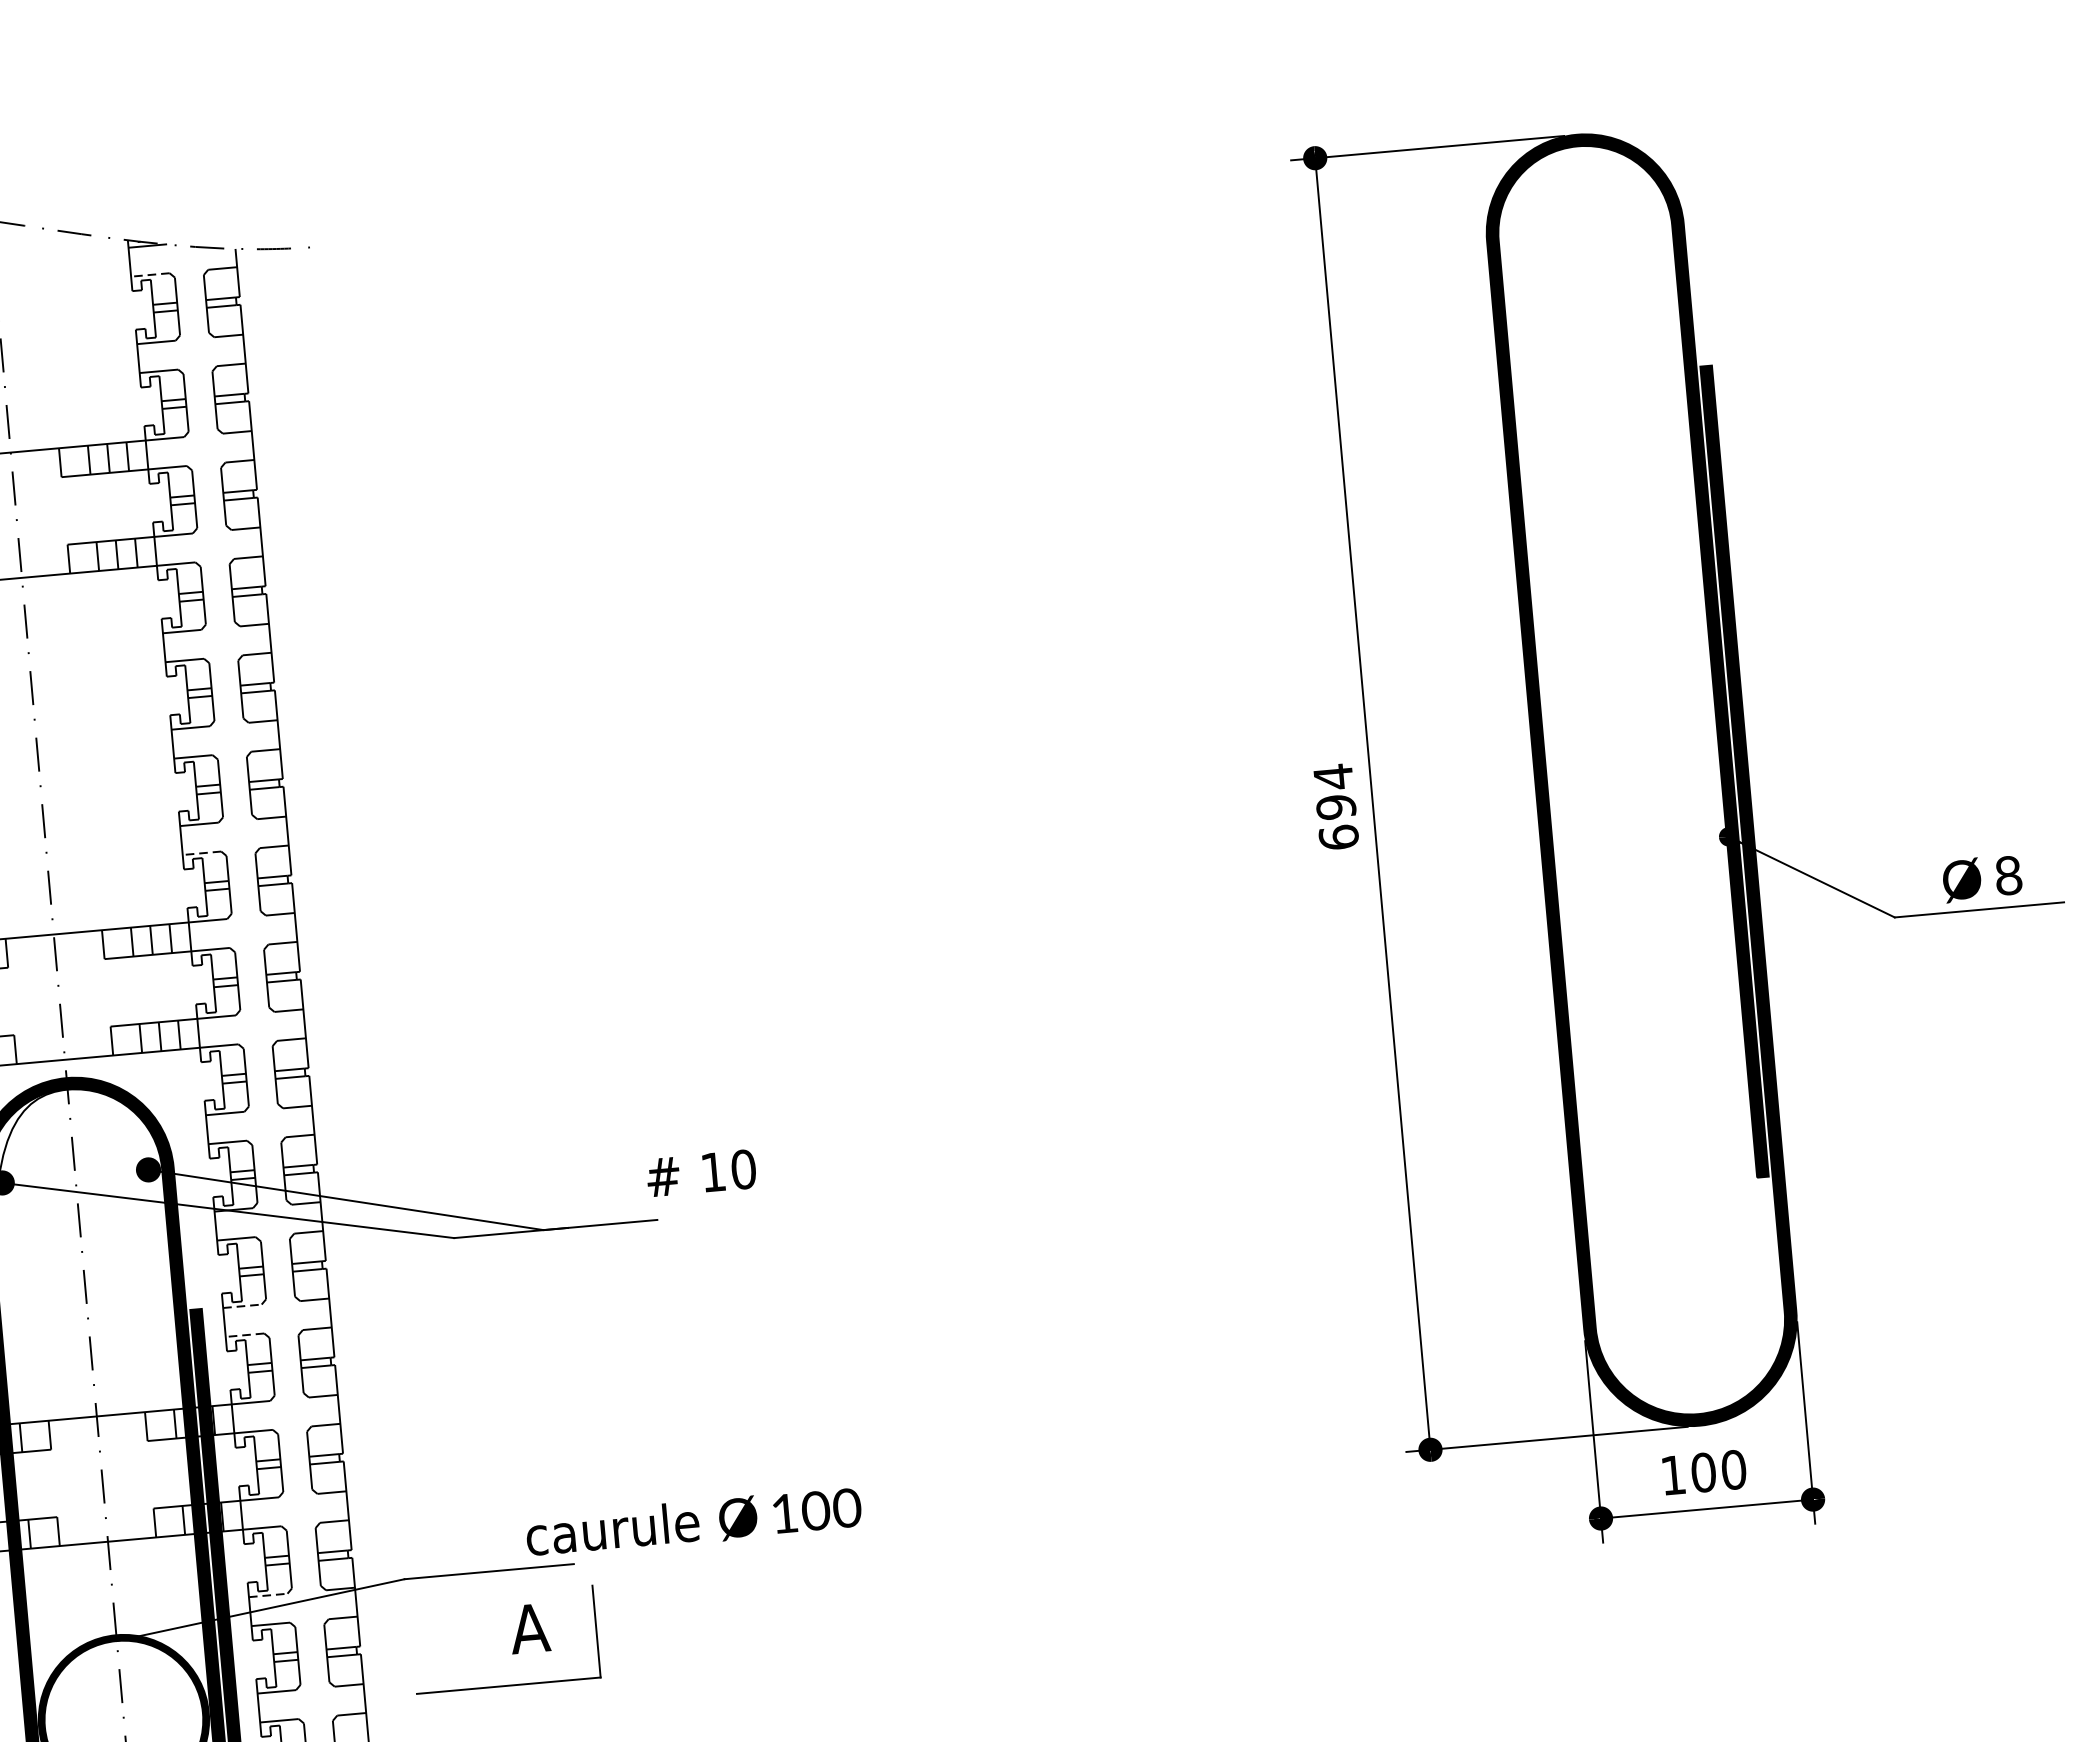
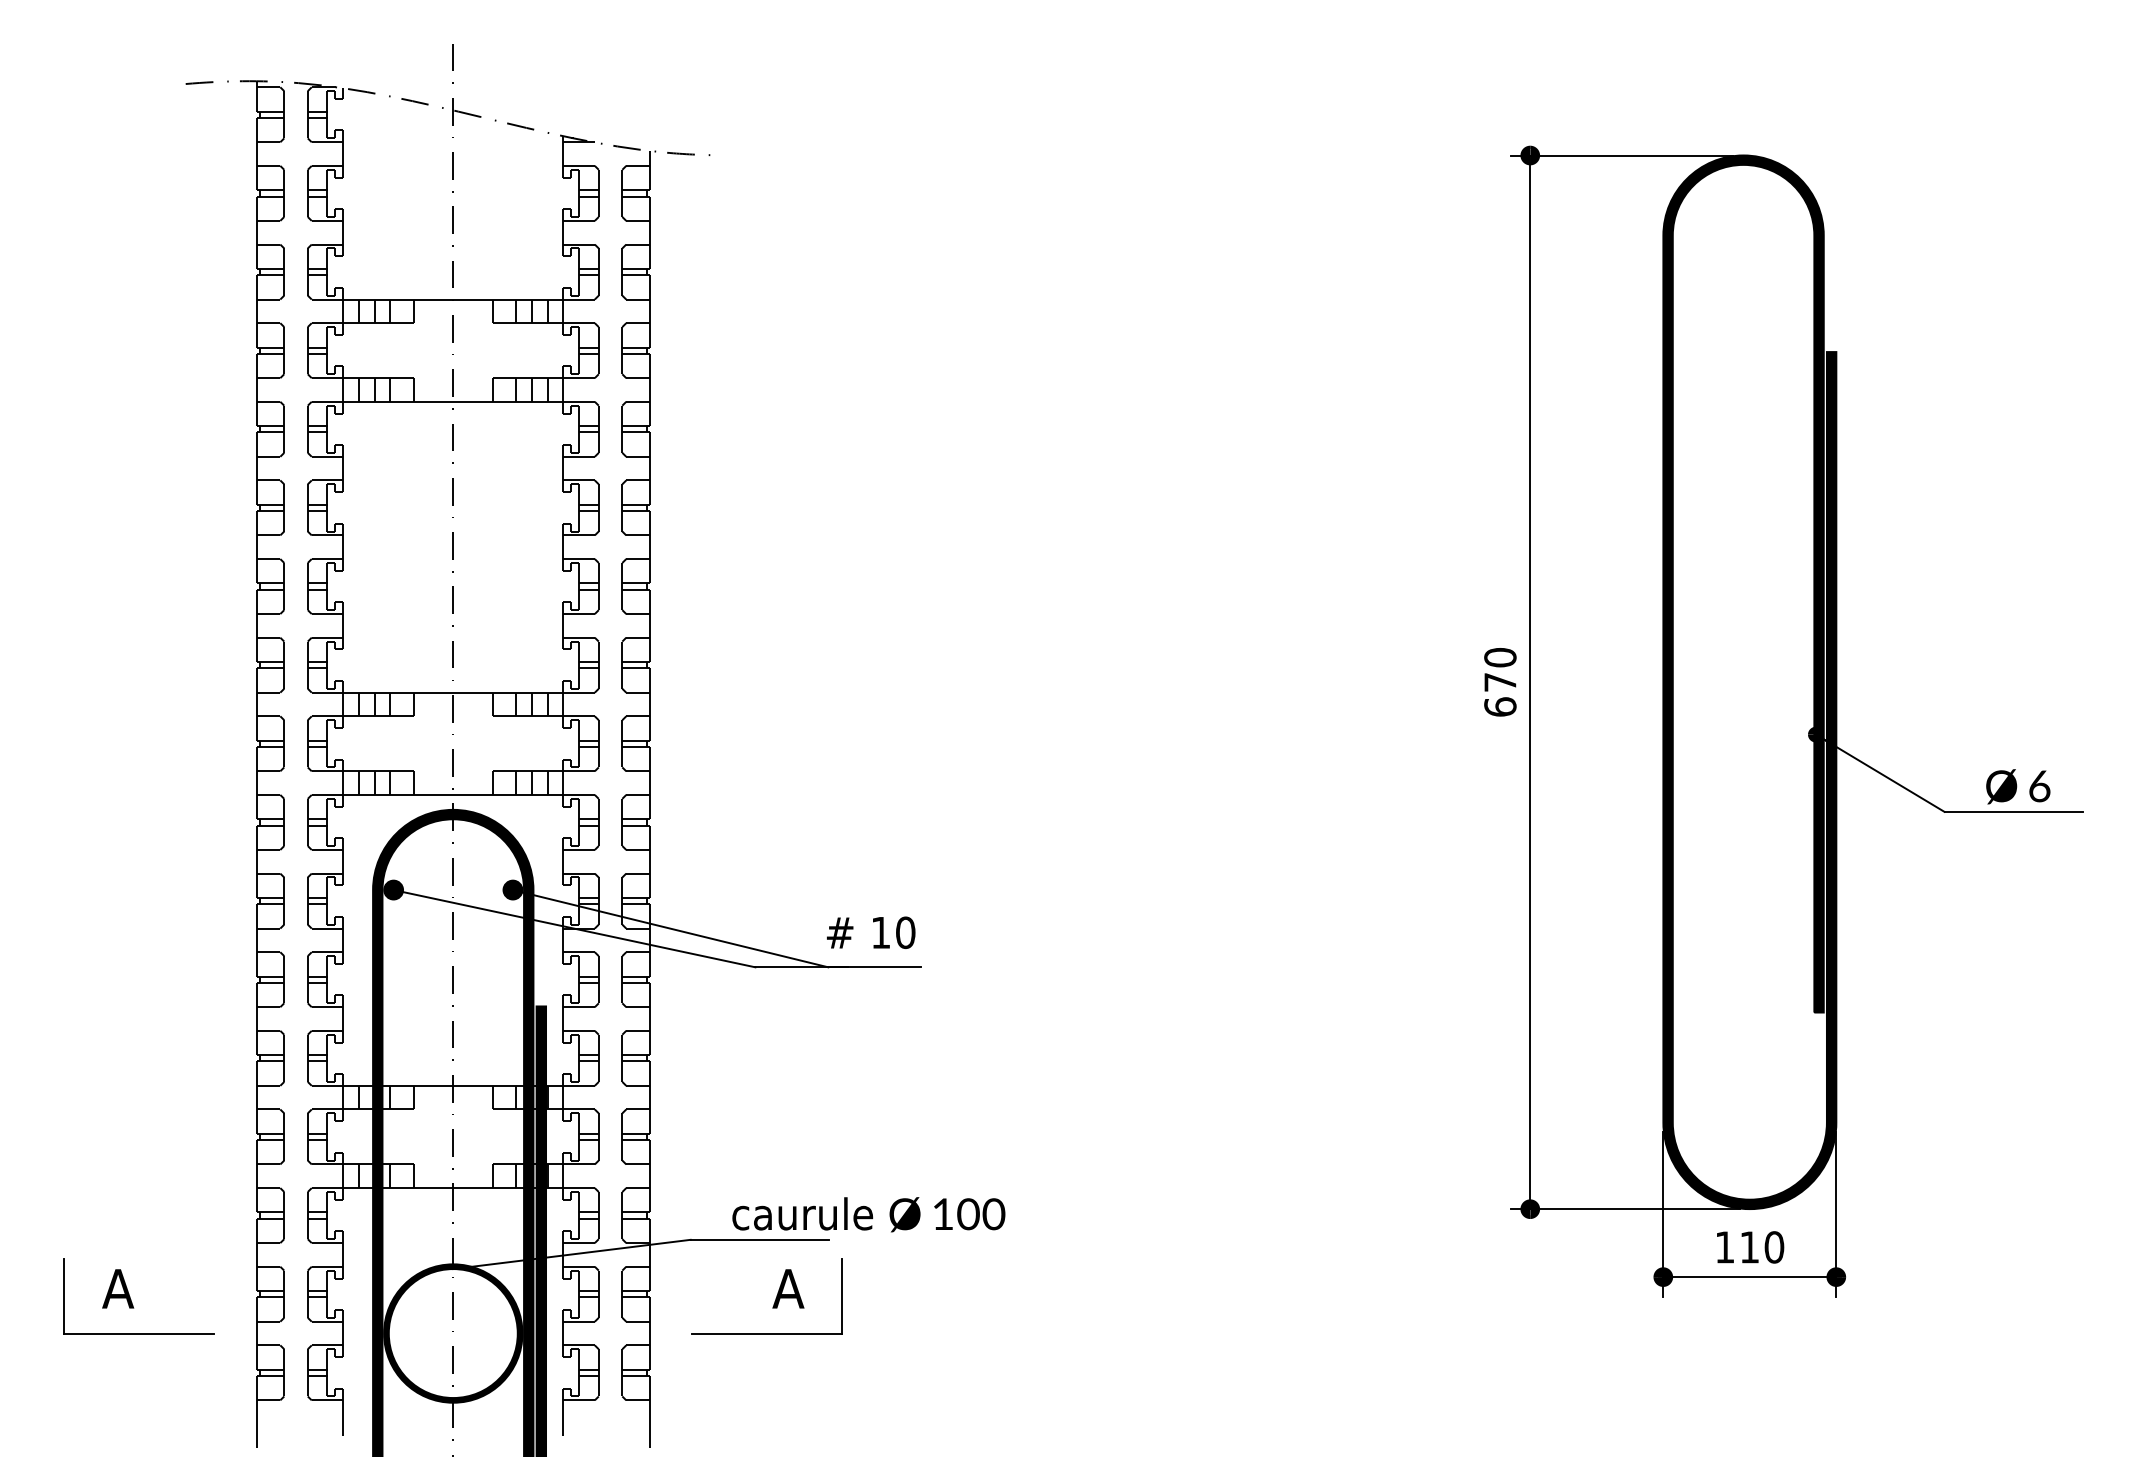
line: (150, 274) -> (579, 165), dashed -> solid
text: (1334, 791) -> (1500, 669), 694 -> 670
line: (202, 853) -> (579, 637), dashed -> solid
text: (2008, 874) -> (2039, 785), 8 -> 6
text: (701, 1172) -> (871, 932), moved
line: (242, 1306) -> (579, 1007), dashed -> solid
line: (245, 1334) -> (579, 1030), dashed -> solid
text: (1703, 1472) -> (1749, 1247), 100 -> 110
text: (693, 1522) -> (868, 1214), moved
line: (268, 1595) -> (579, 1243), dashed -> solid

